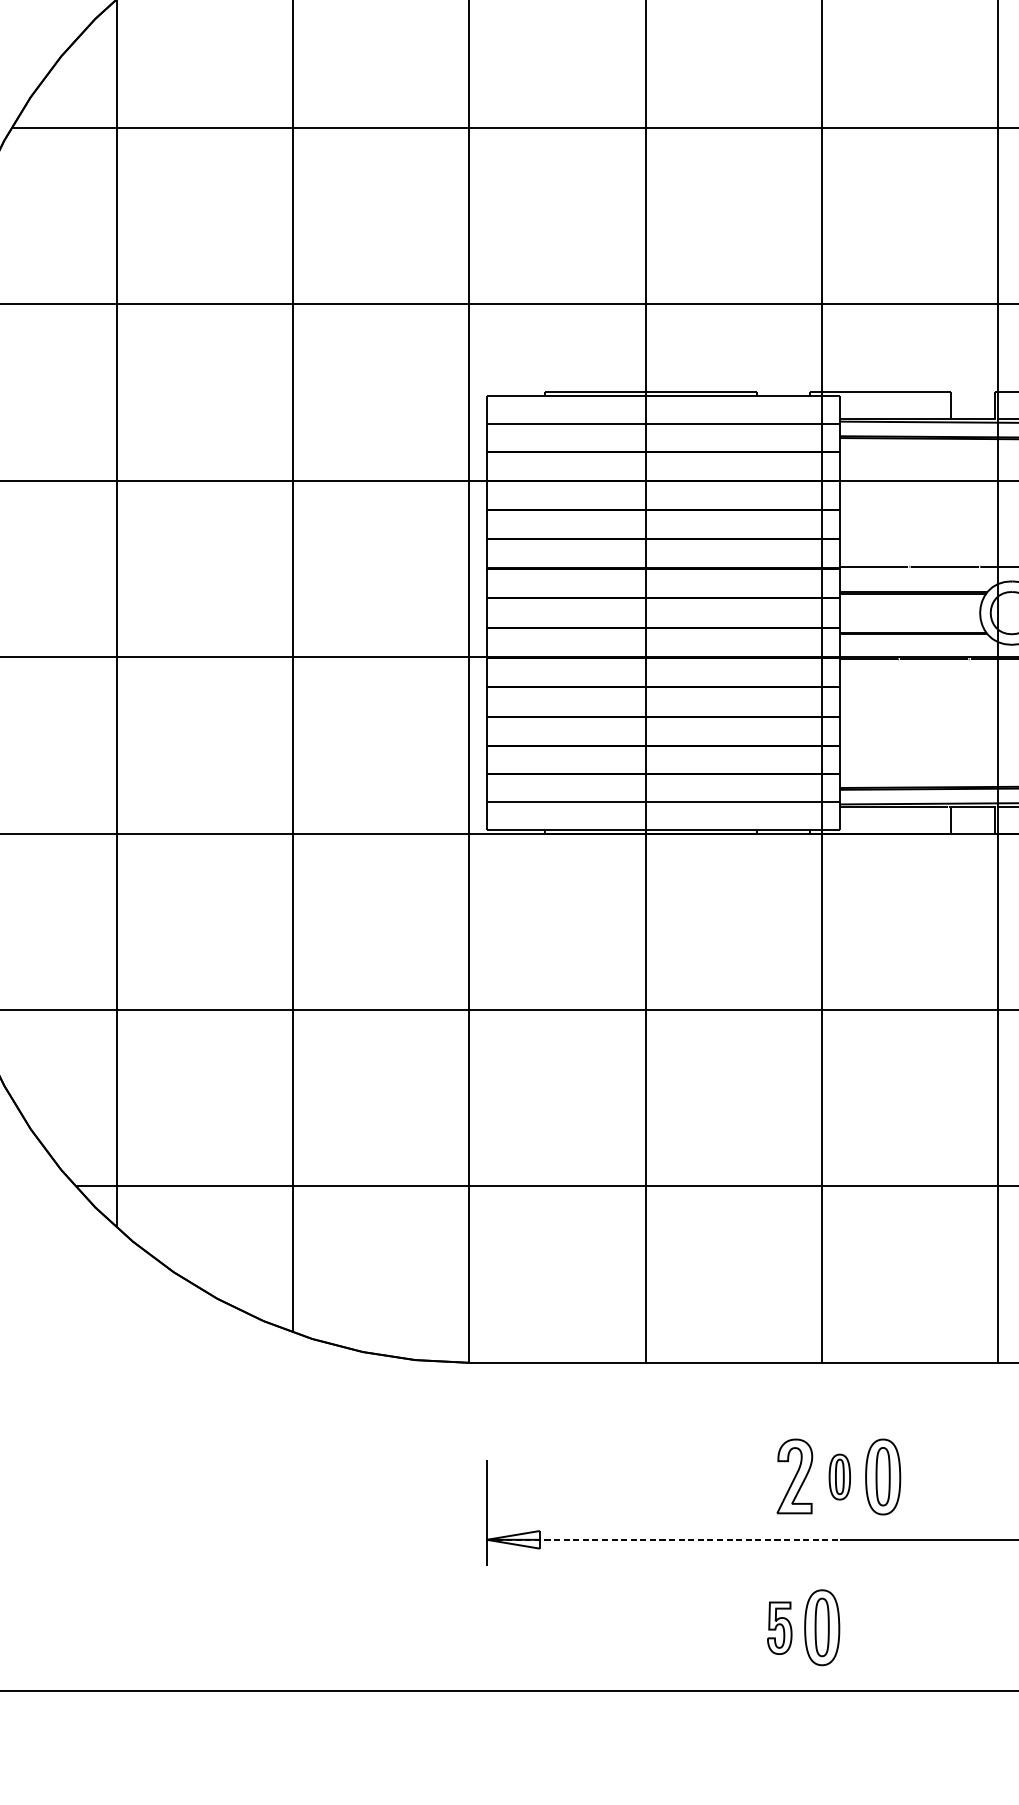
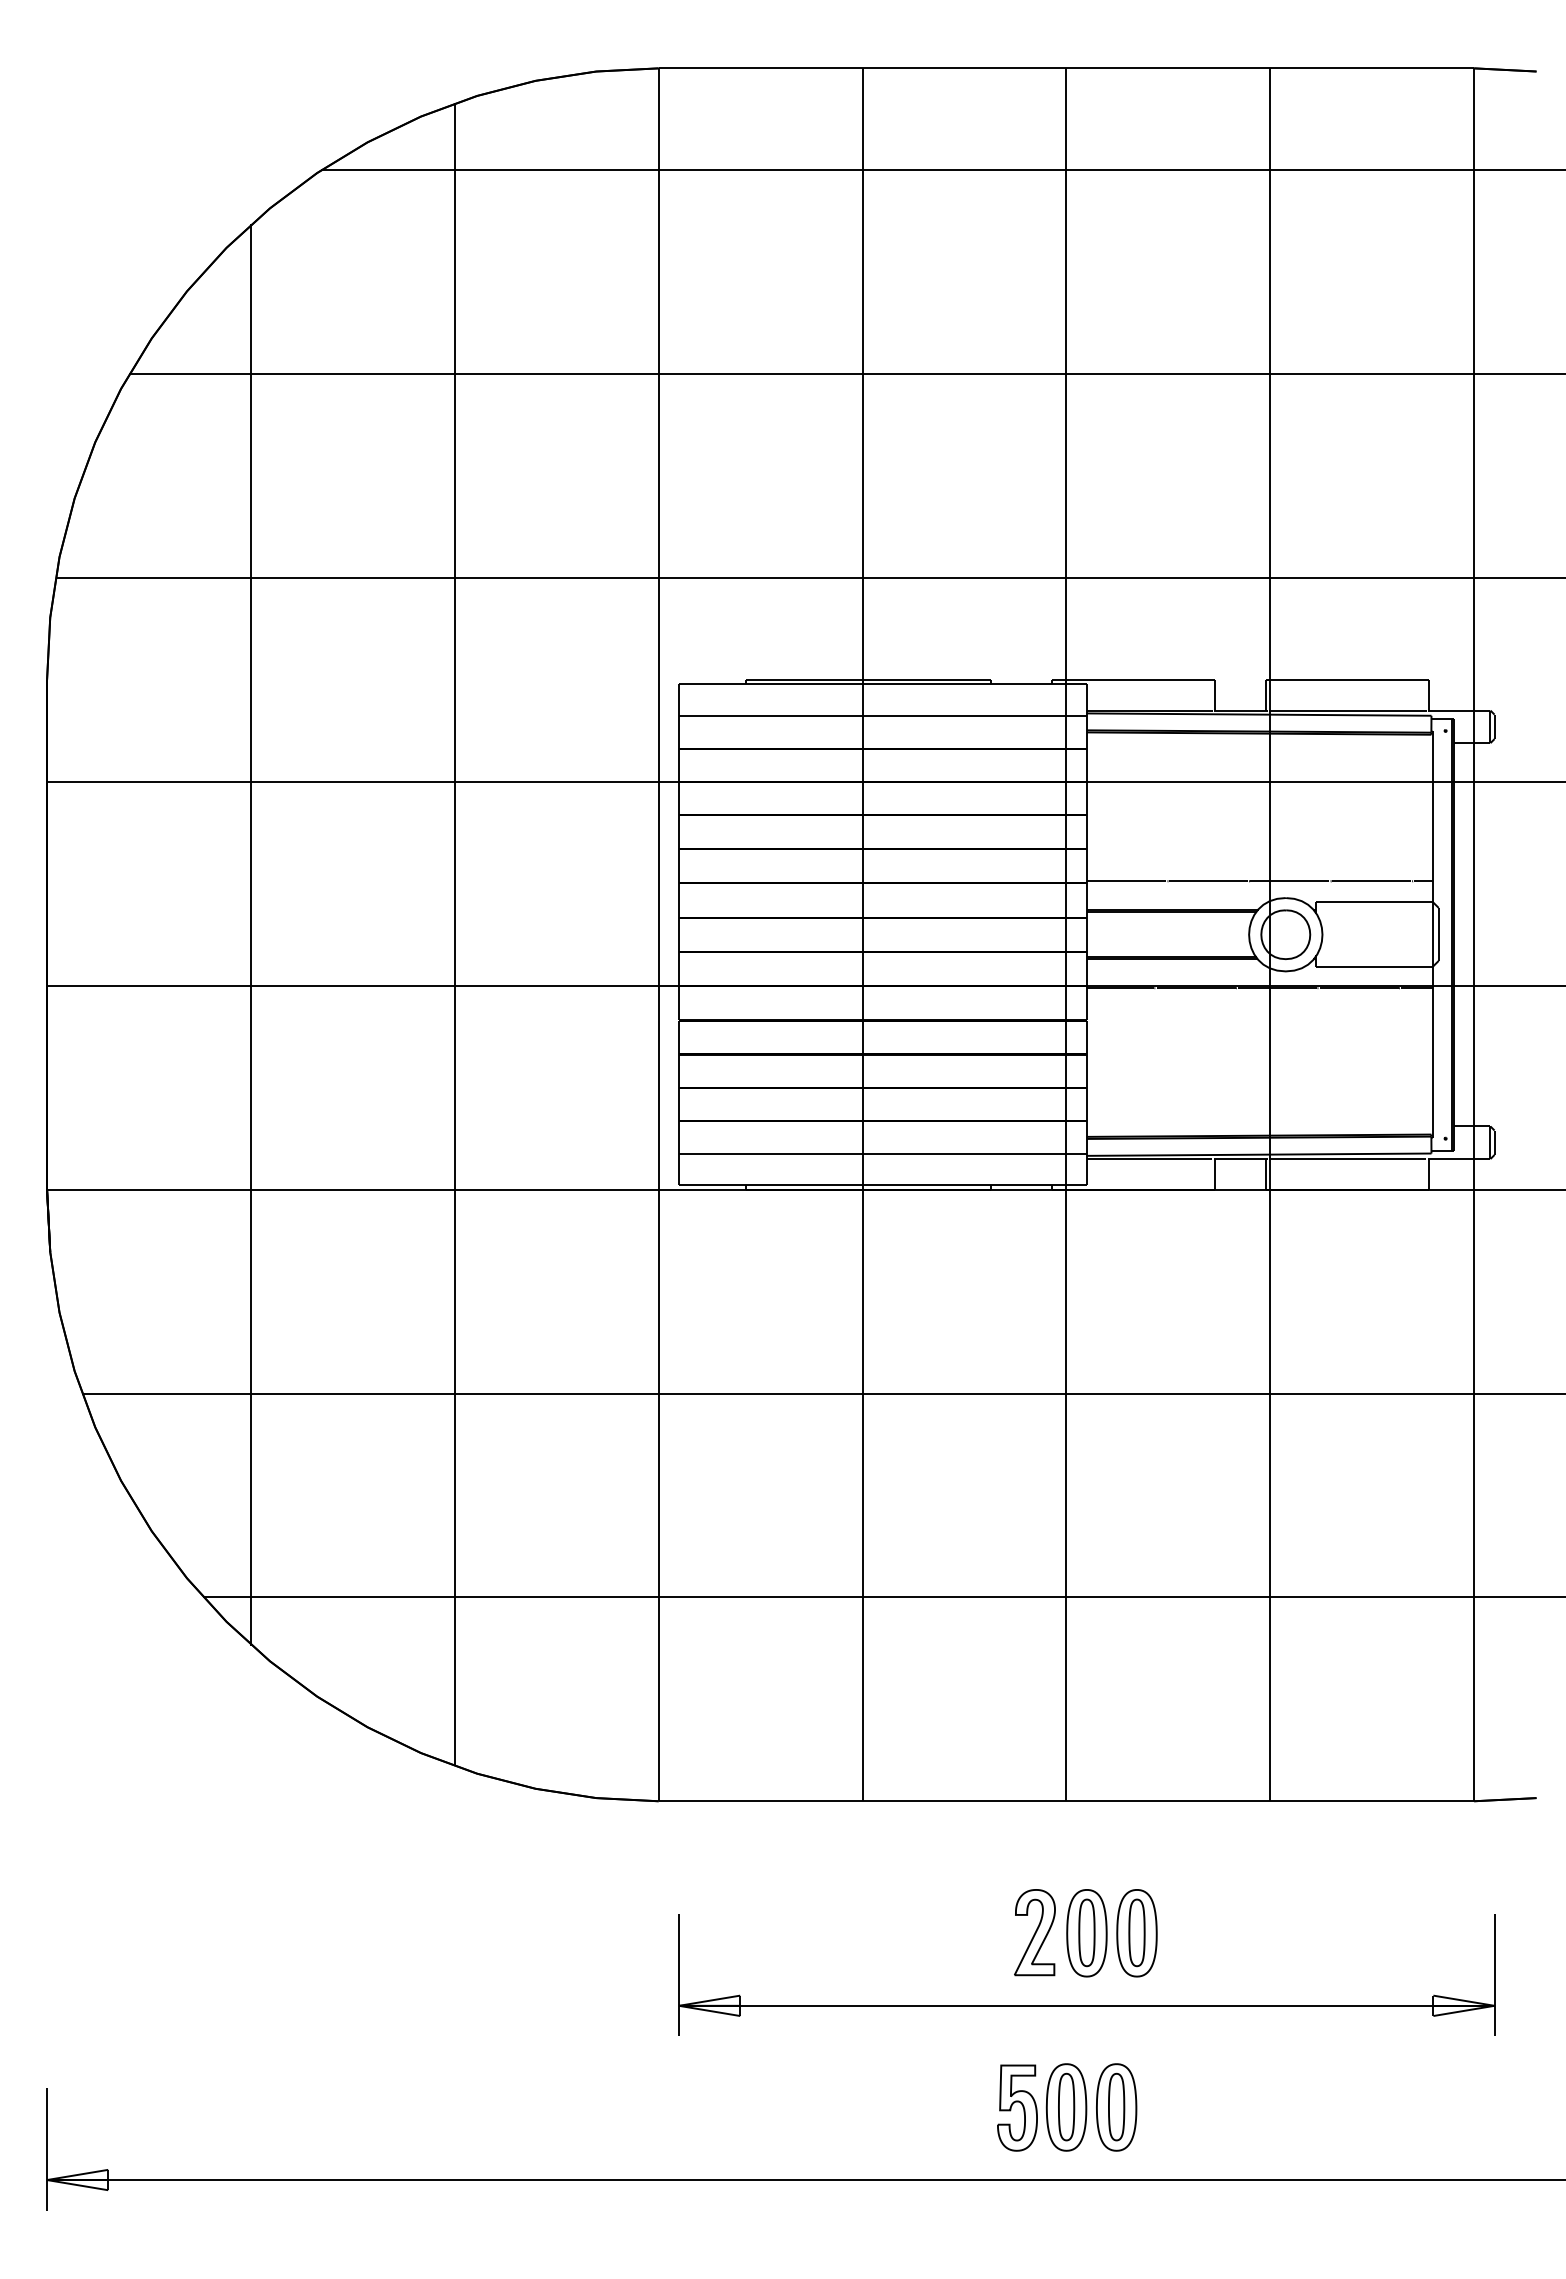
part: (839, 1477) -> (1086, 1933), size x1.67
line: (662, 1539) -> (882, 2005), dashed -> solid
part: (779, 1627) -> (1017, 2107), size x1.43
part: (865, 1627) -> (1116, 2107), added

